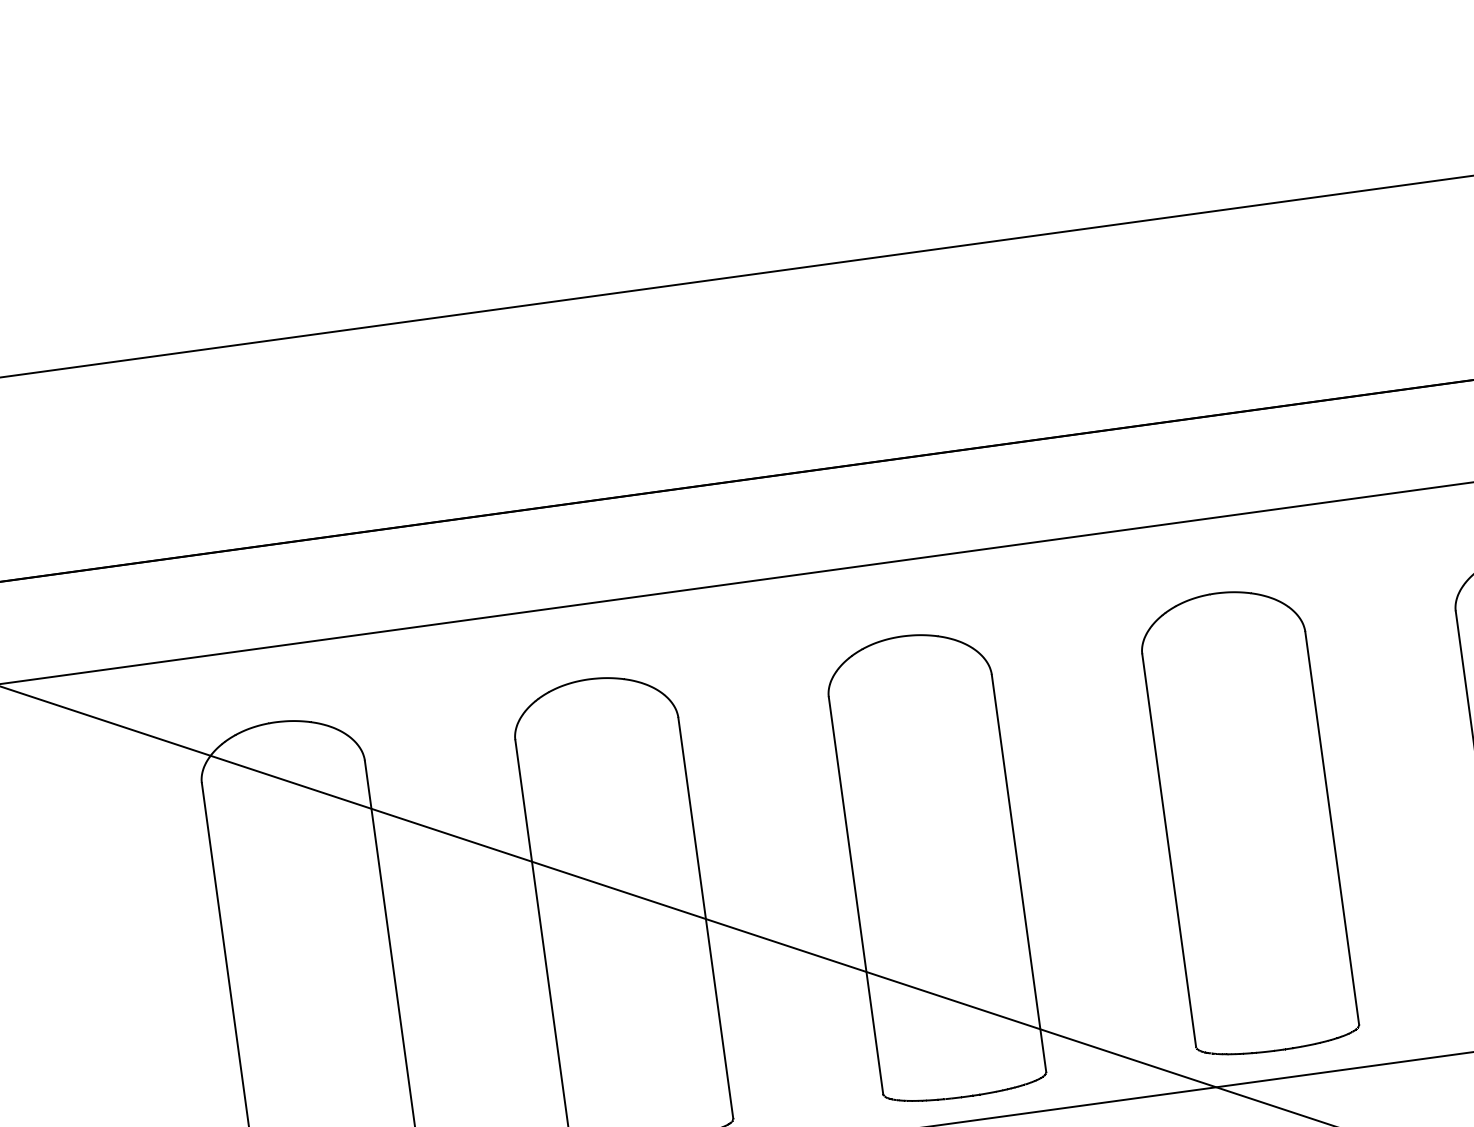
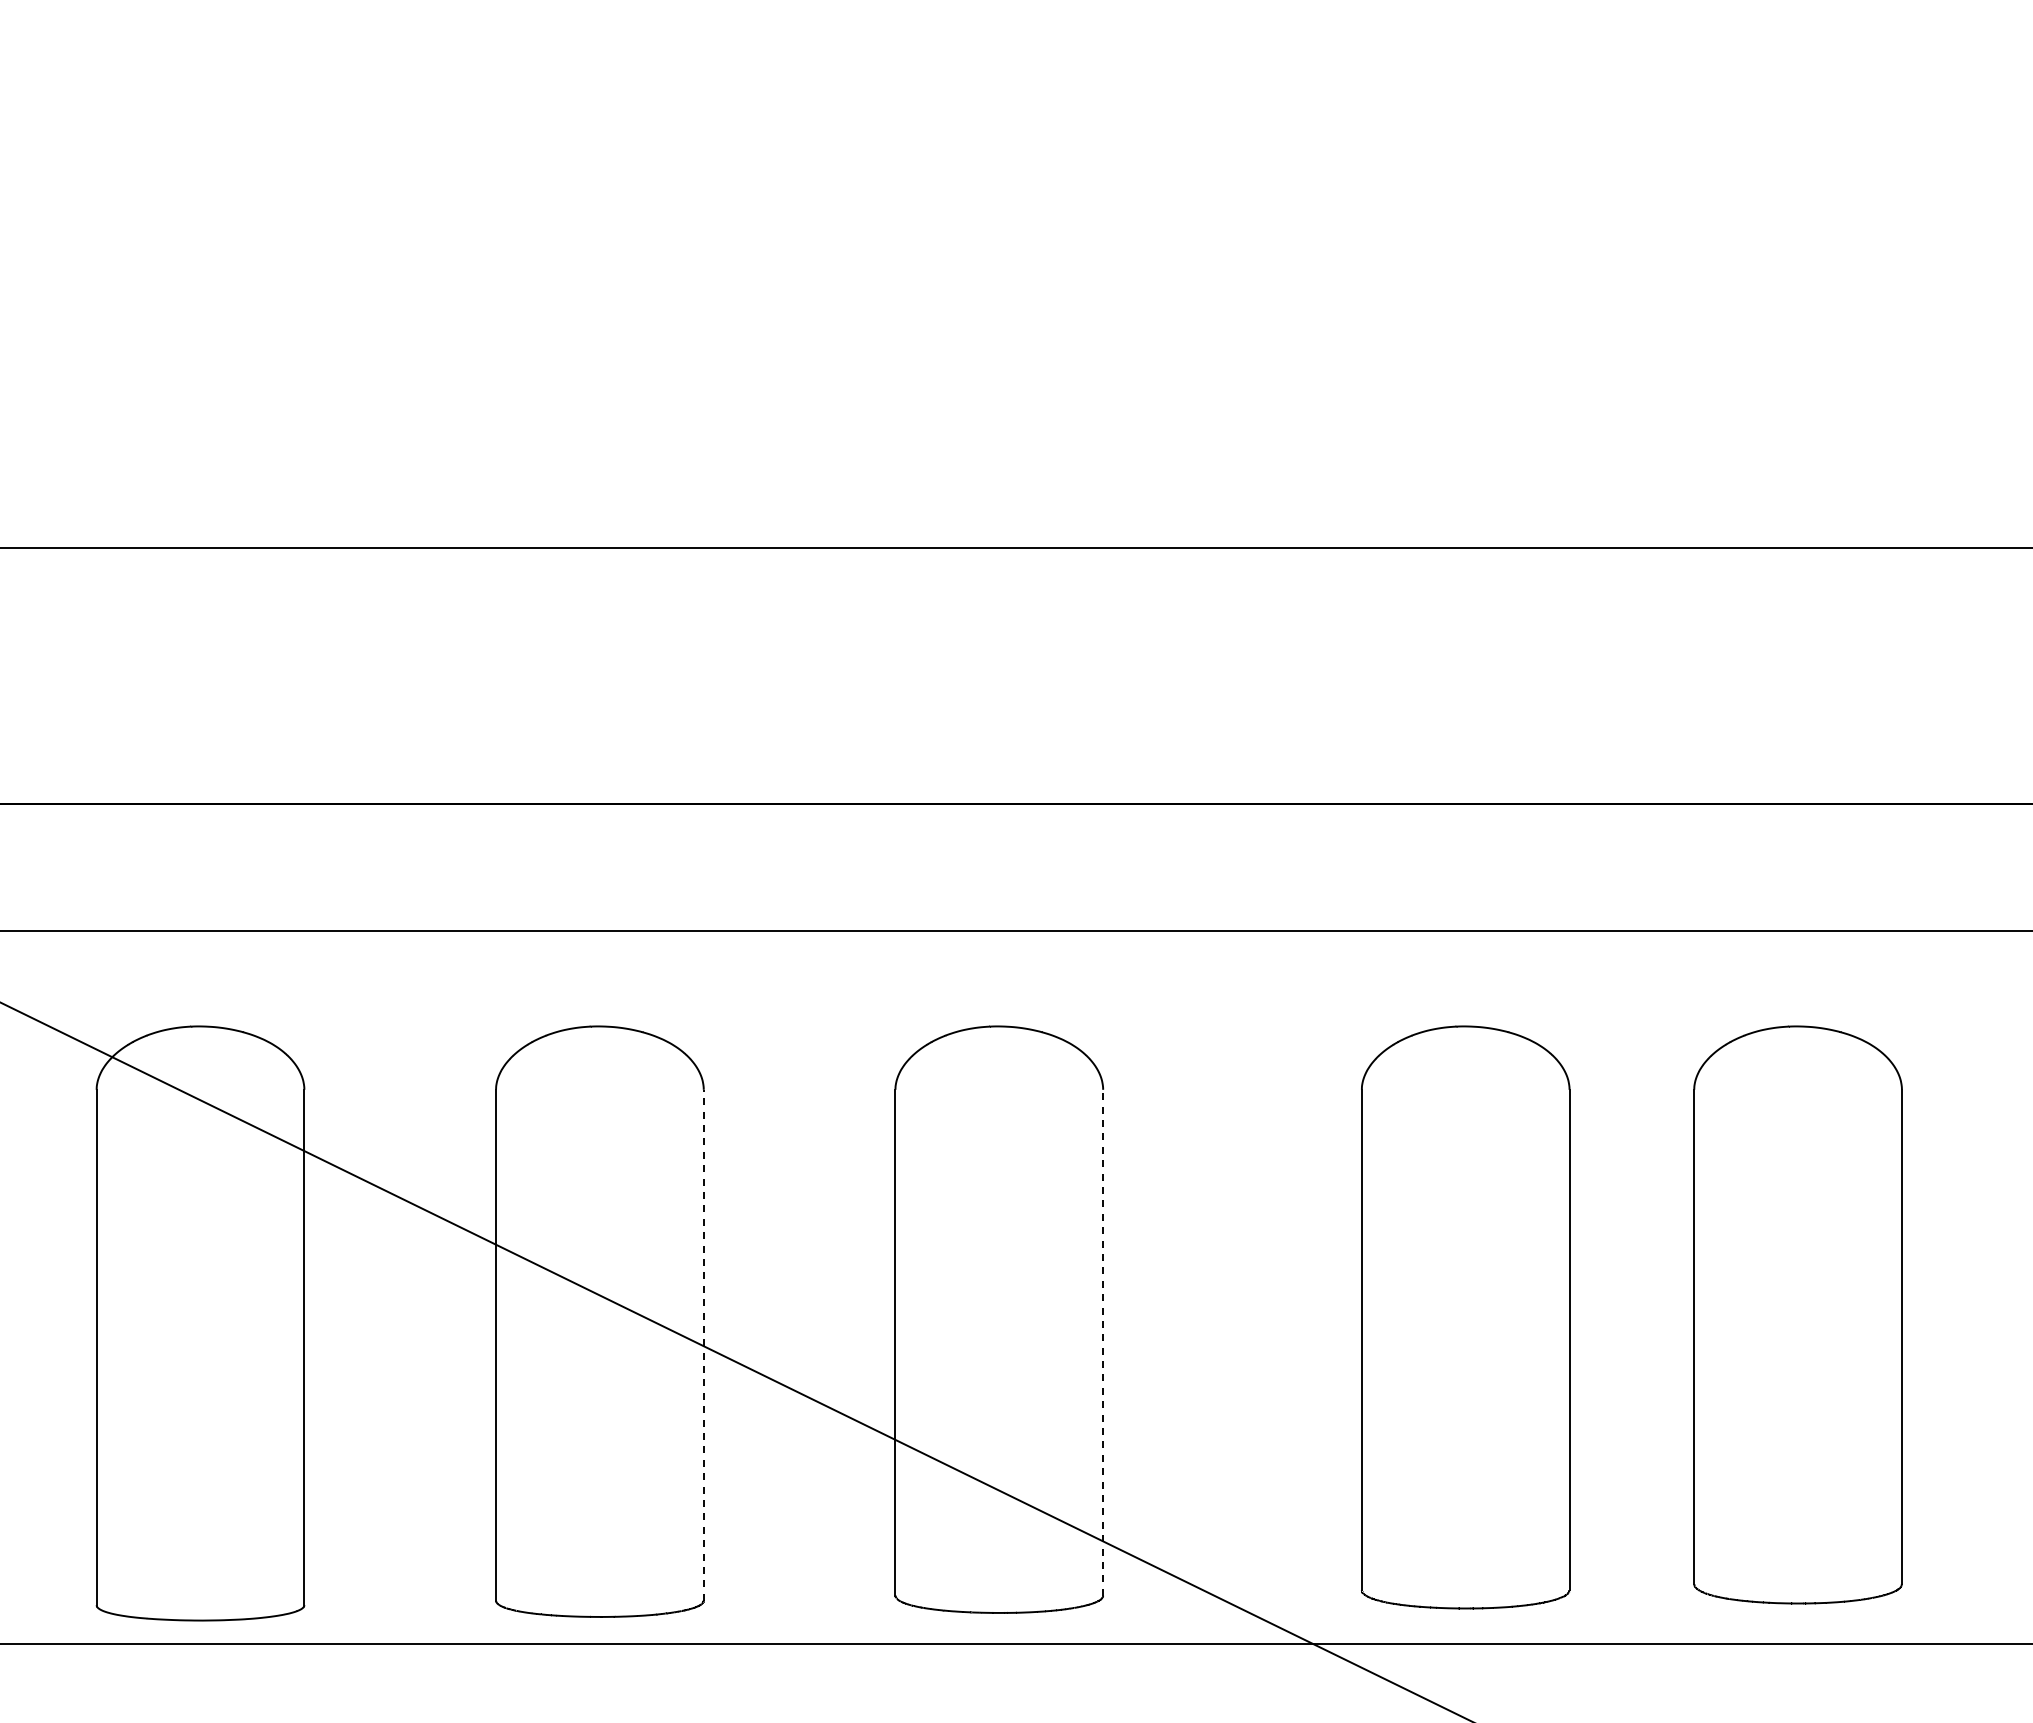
part: (1248, 821) -> (1465, 1317), moved
line: (1019, 873) -> (1103, 1342), solid -> dashed
line: (705, 917) -> (703, 1344), solid -> dashed

